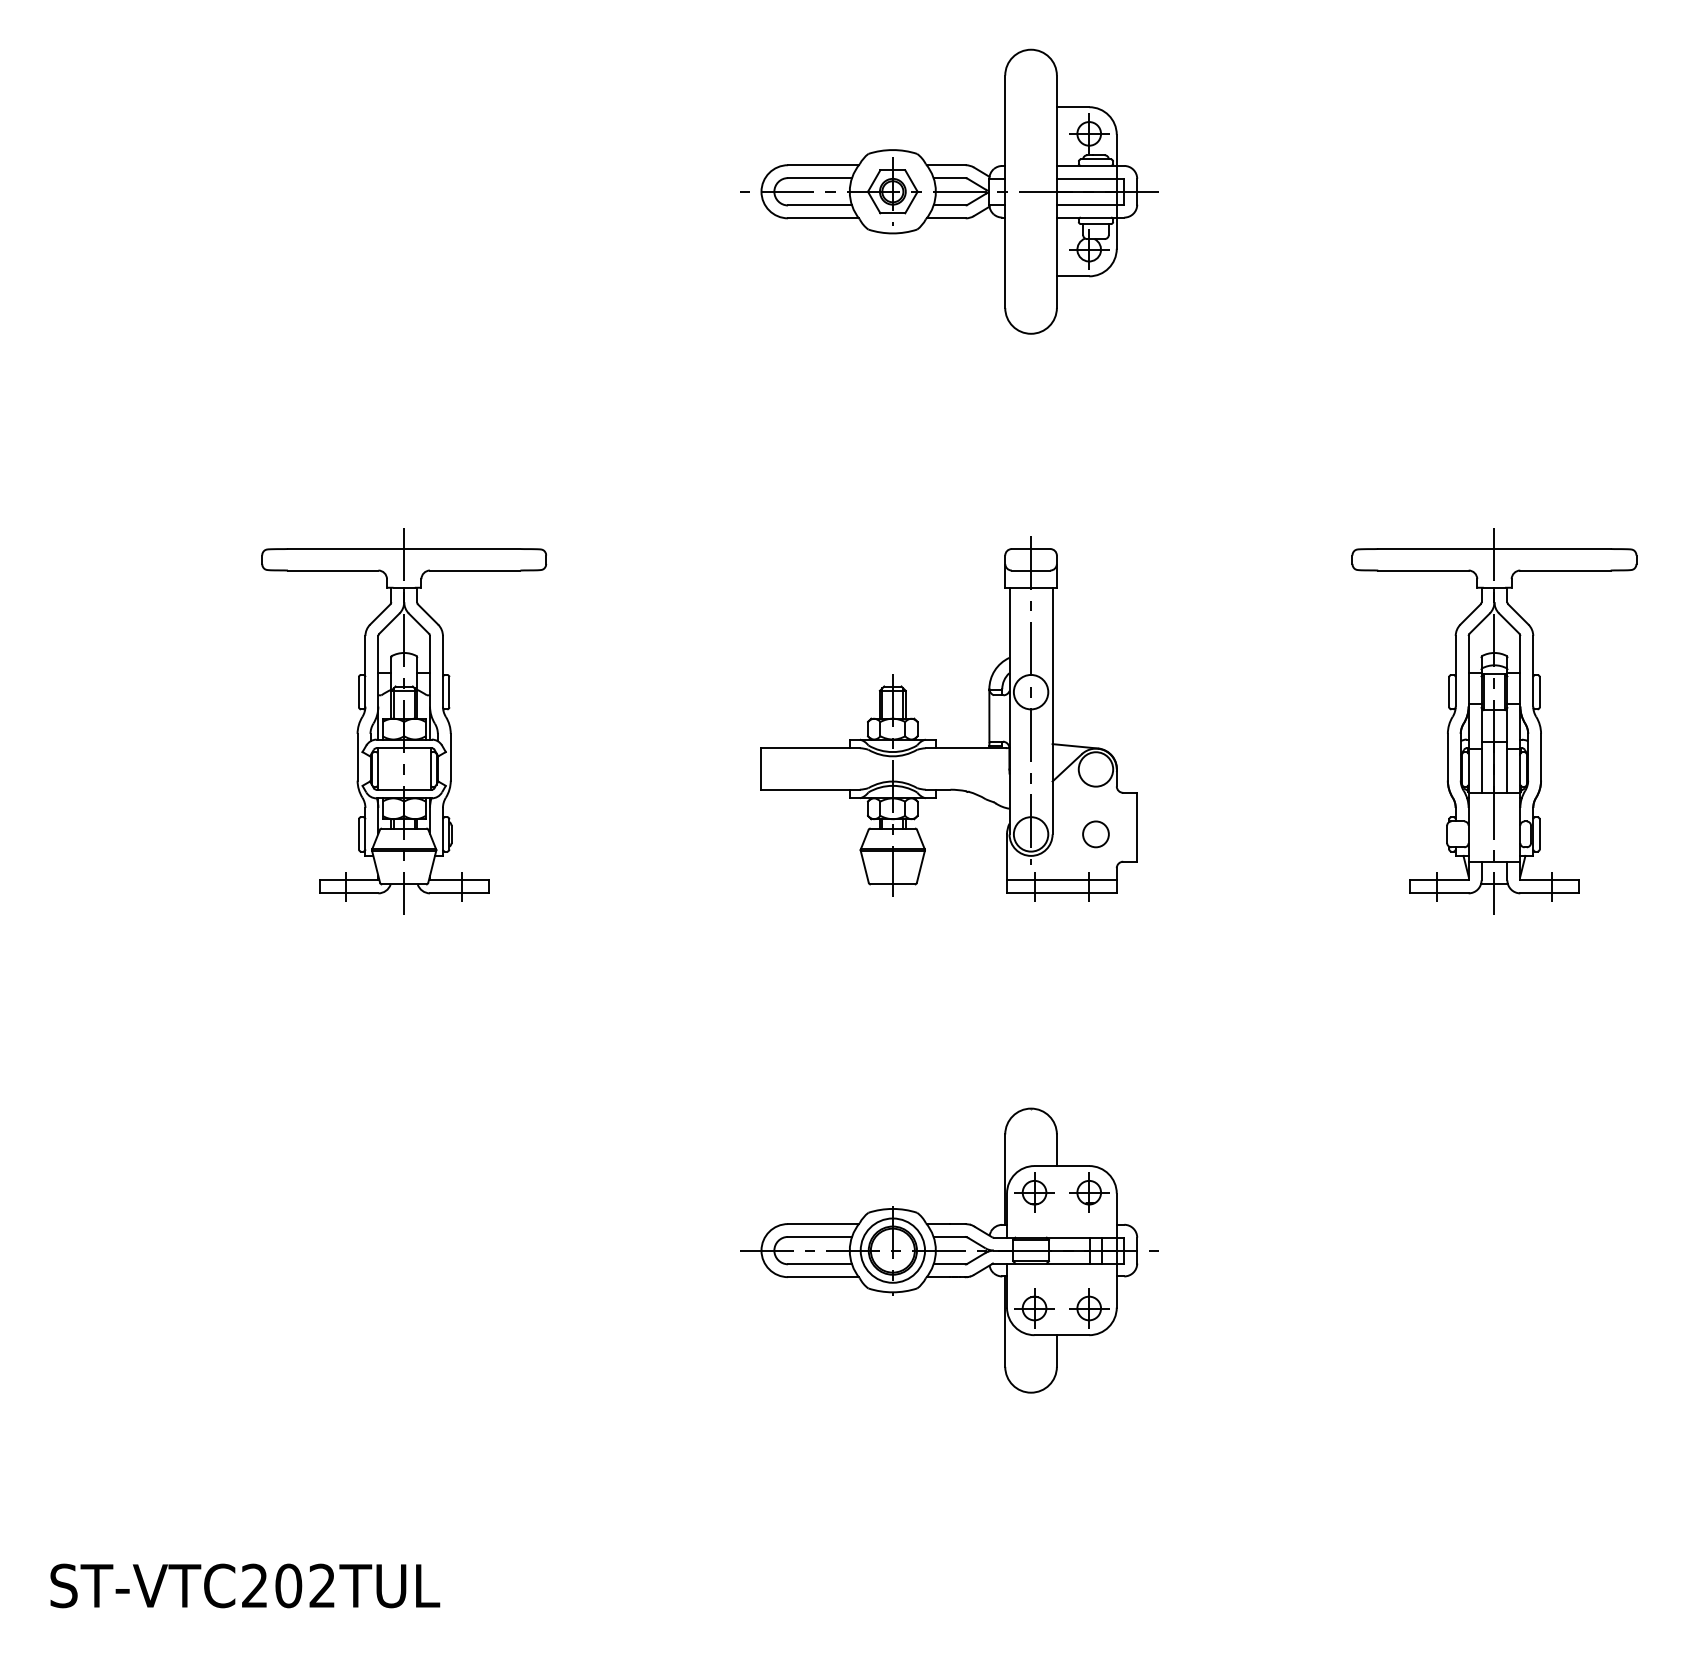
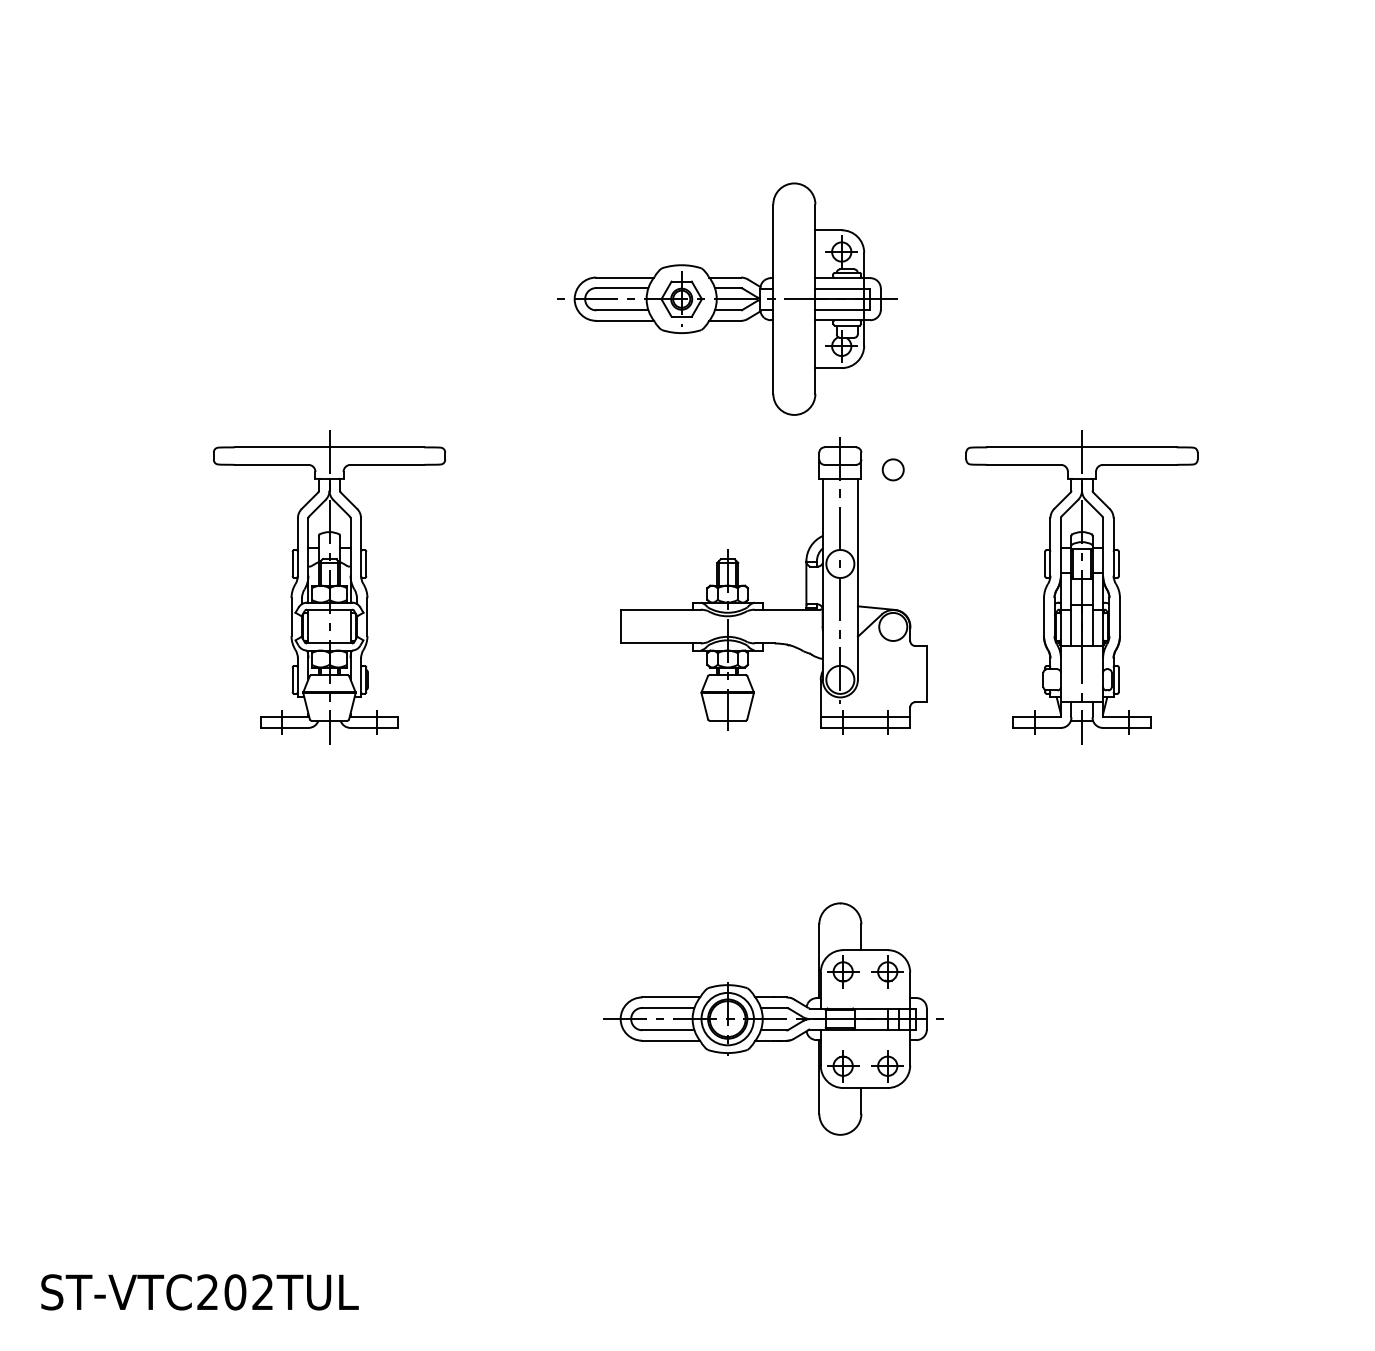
part: (949, 190) -> (727, 298), moved
part: (1493, 721) -> (1081, 587), moved
circle: (1095, 833) -> (892, 469), moved

